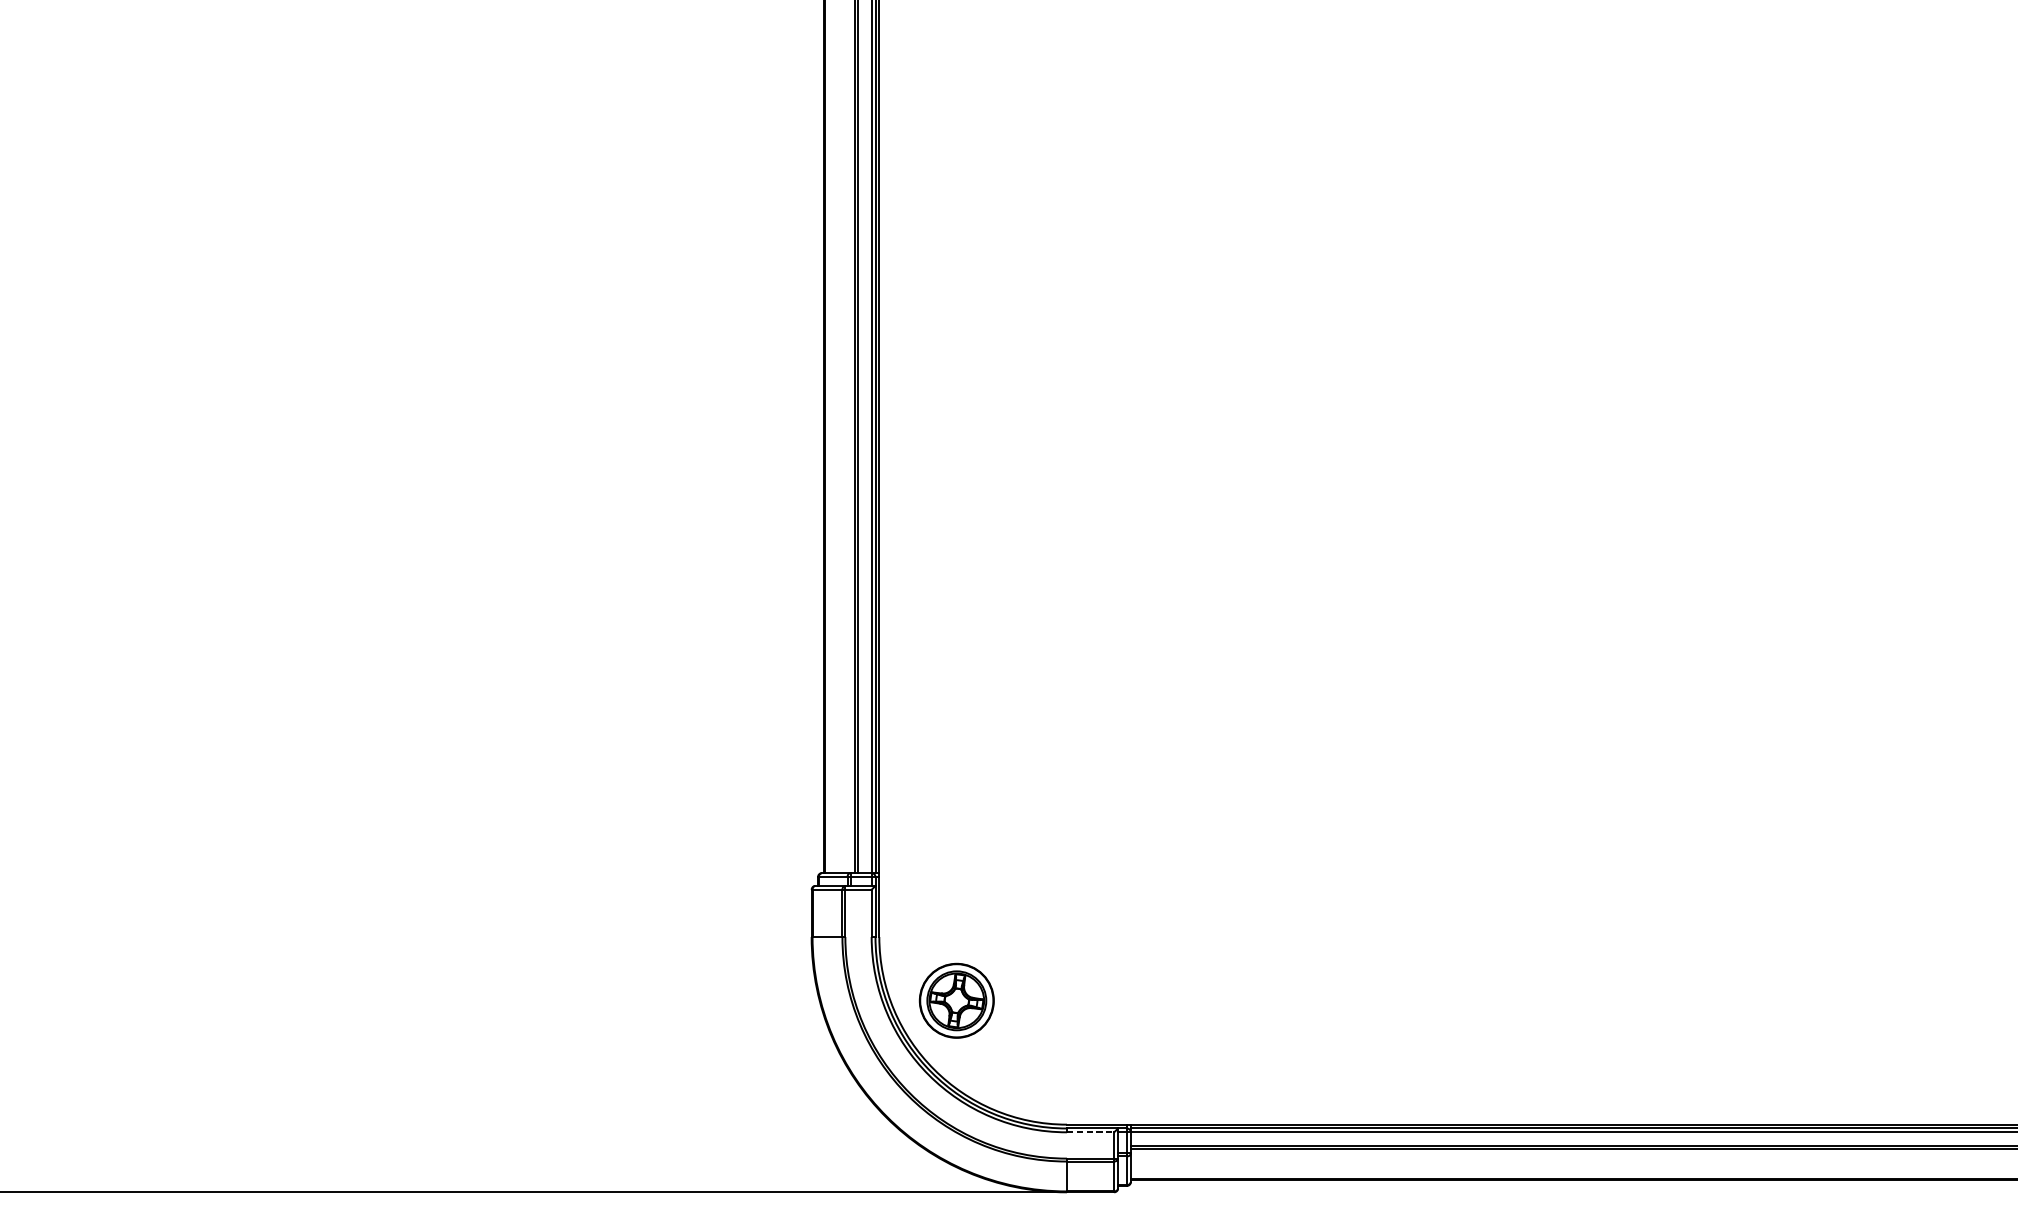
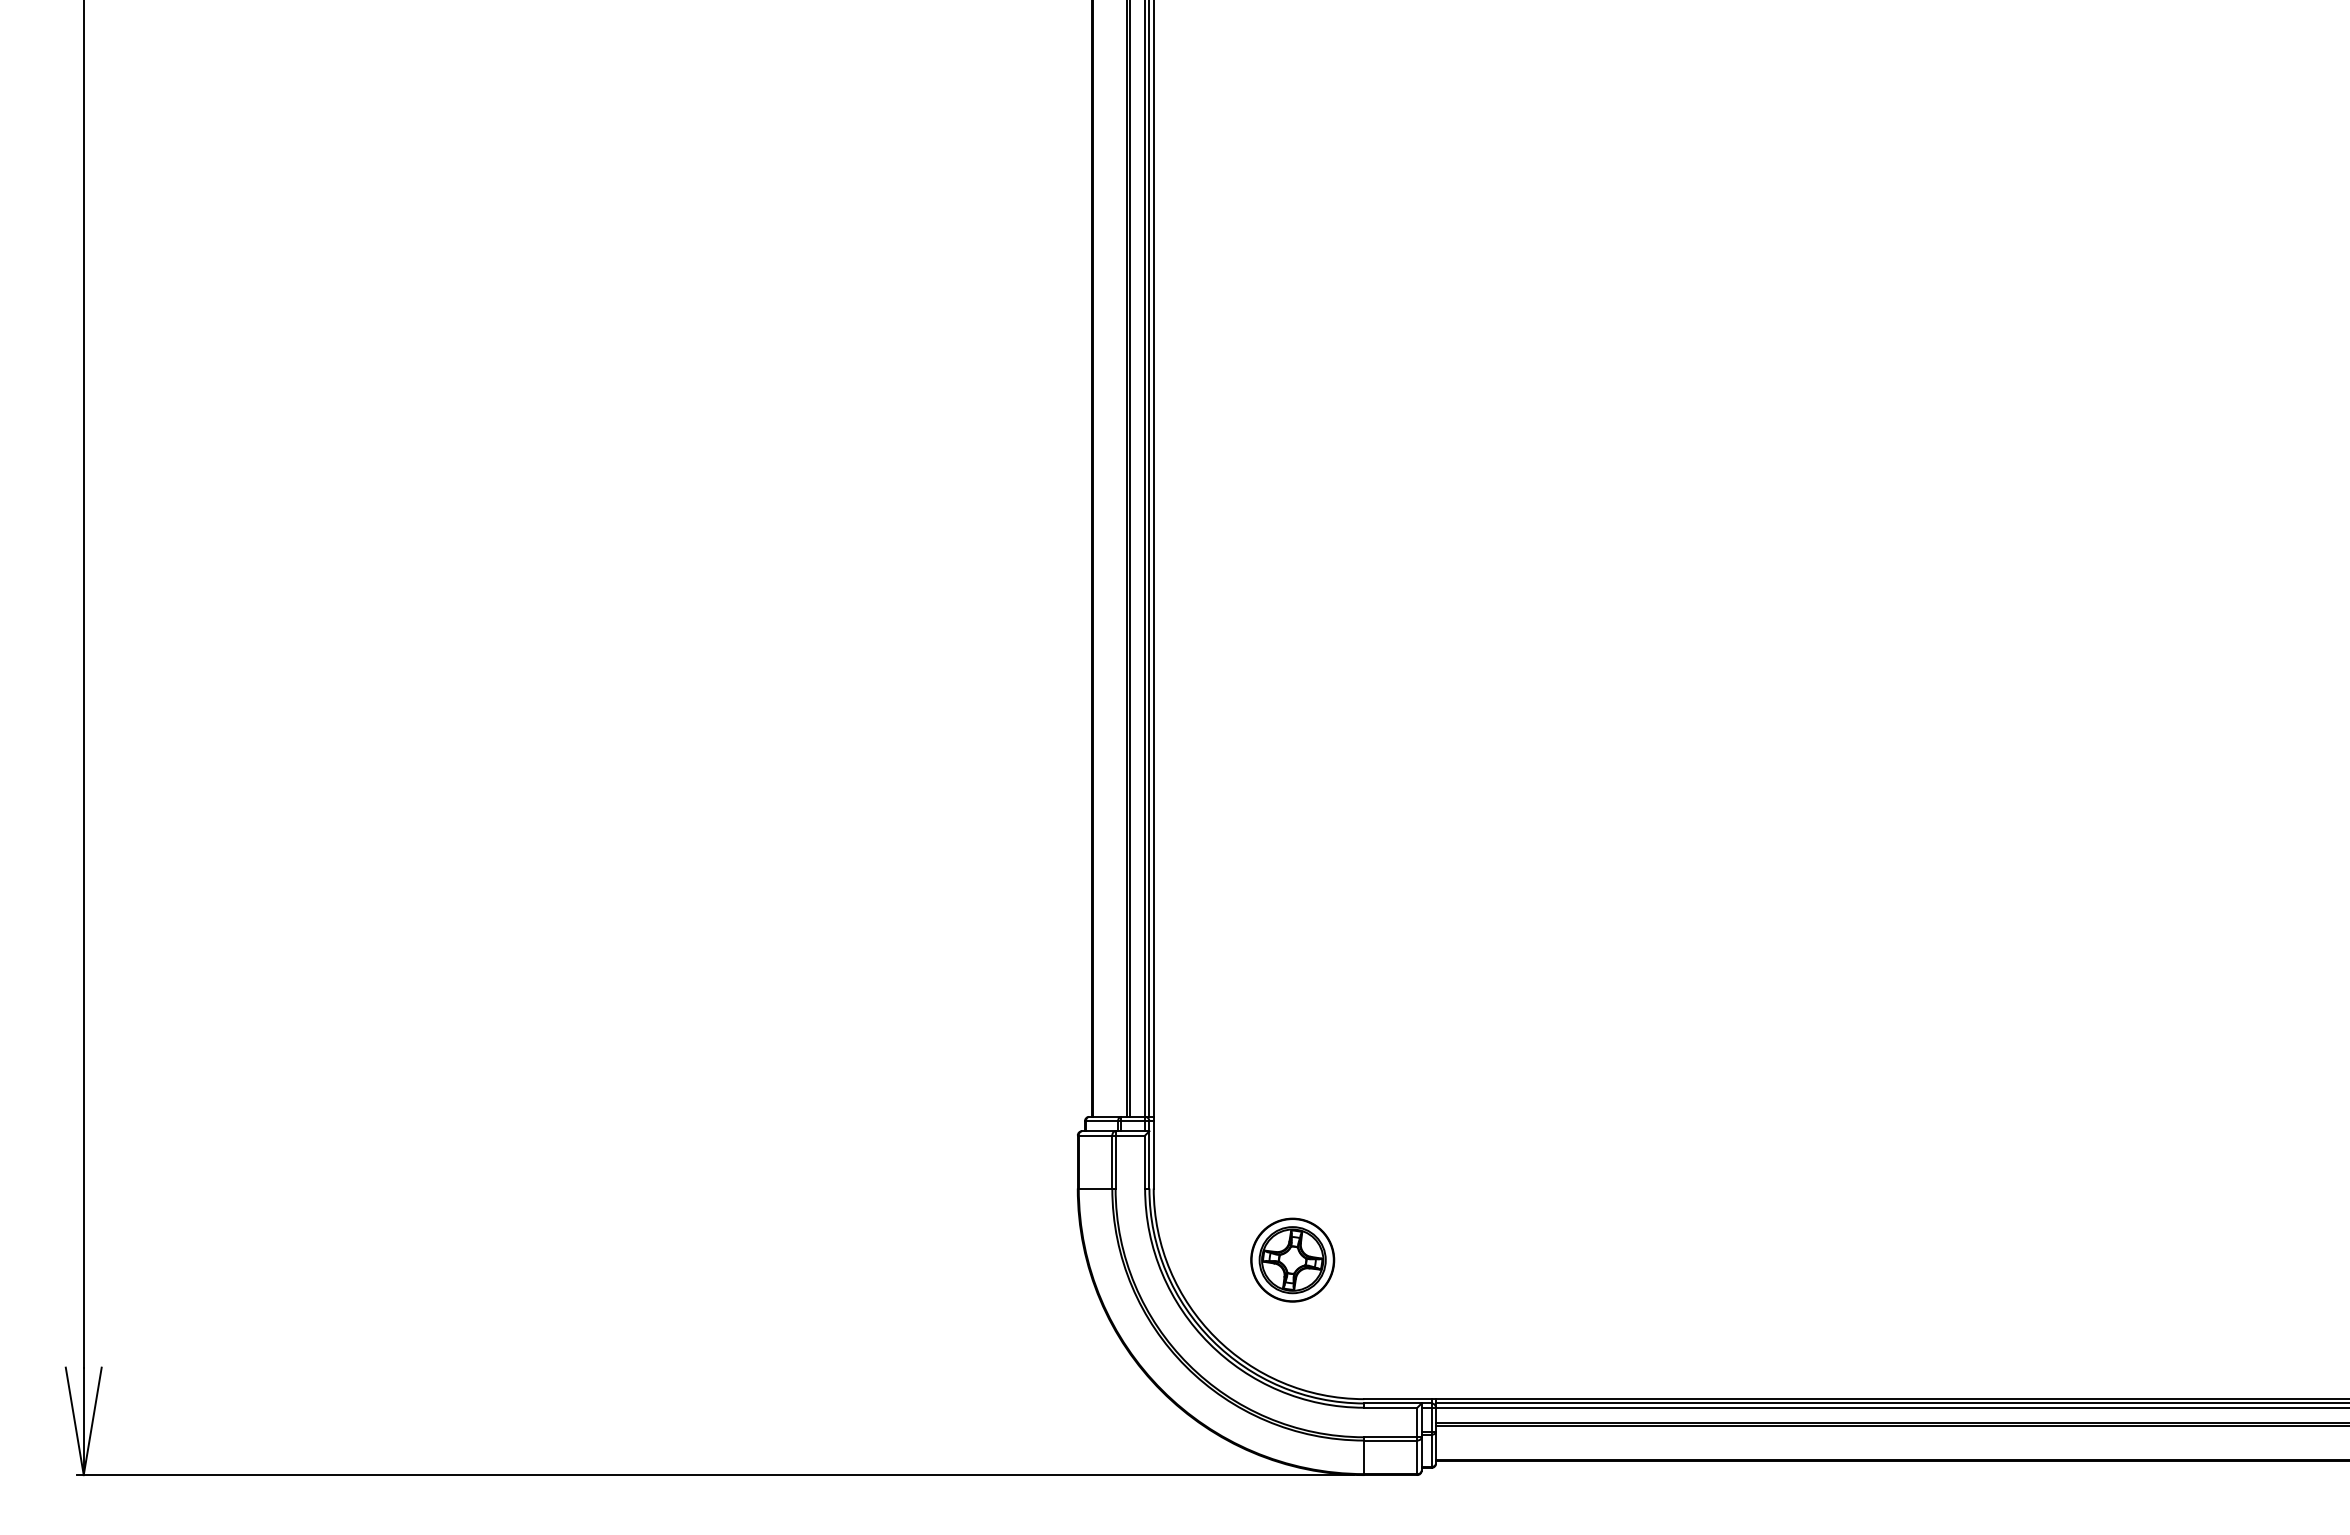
part: (956, 1000) -> (1292, 1259), moved
line: (1090, 1132) -> (1390, 1407), dashed -> solid

